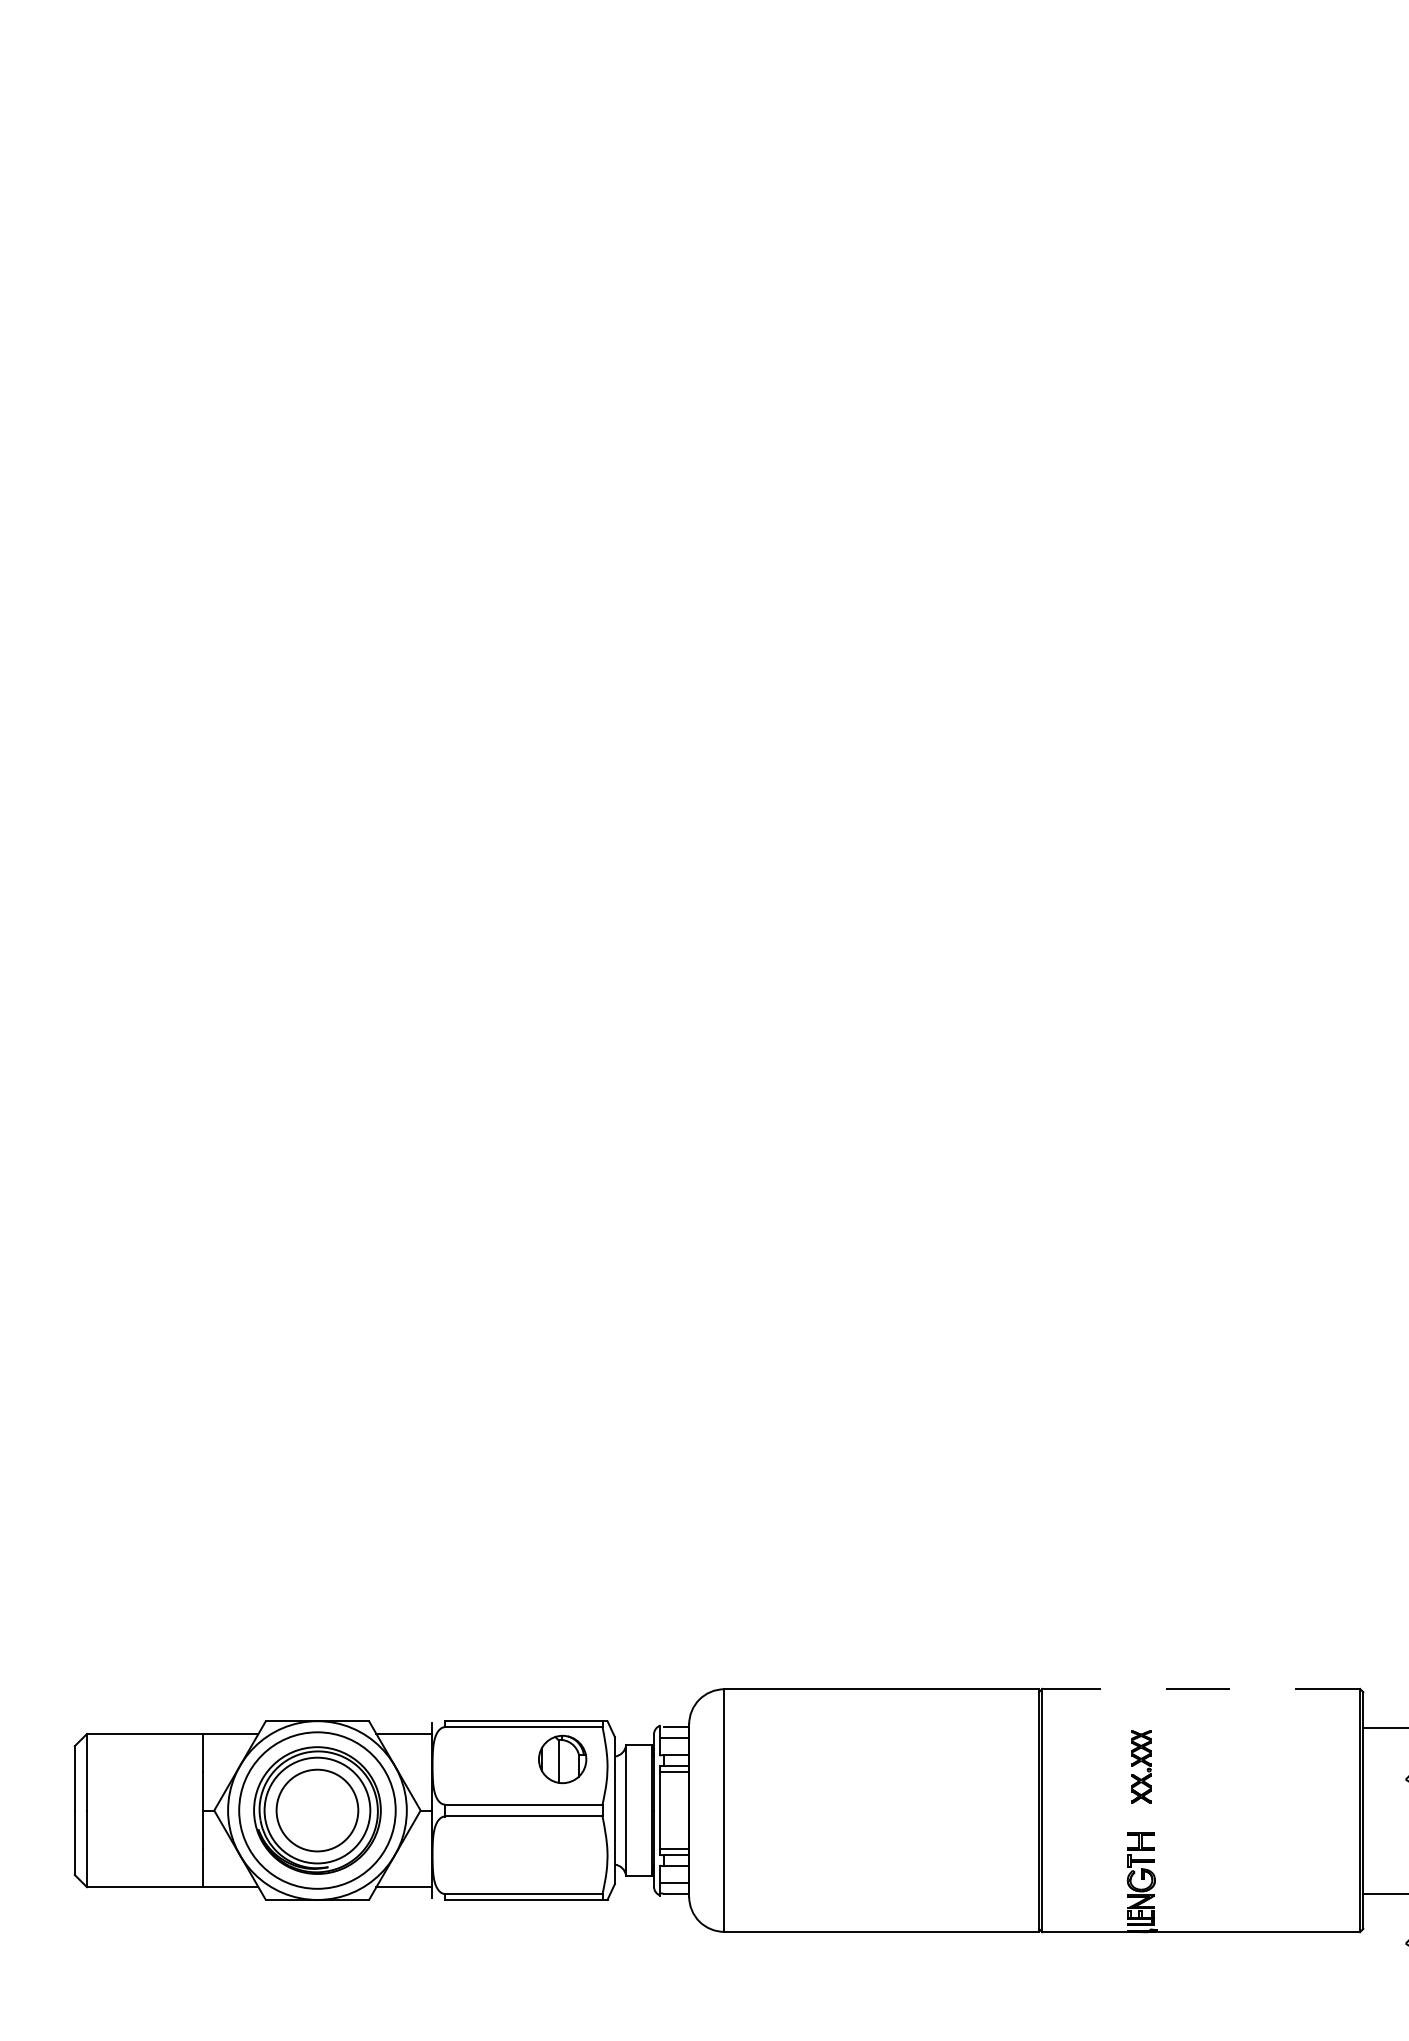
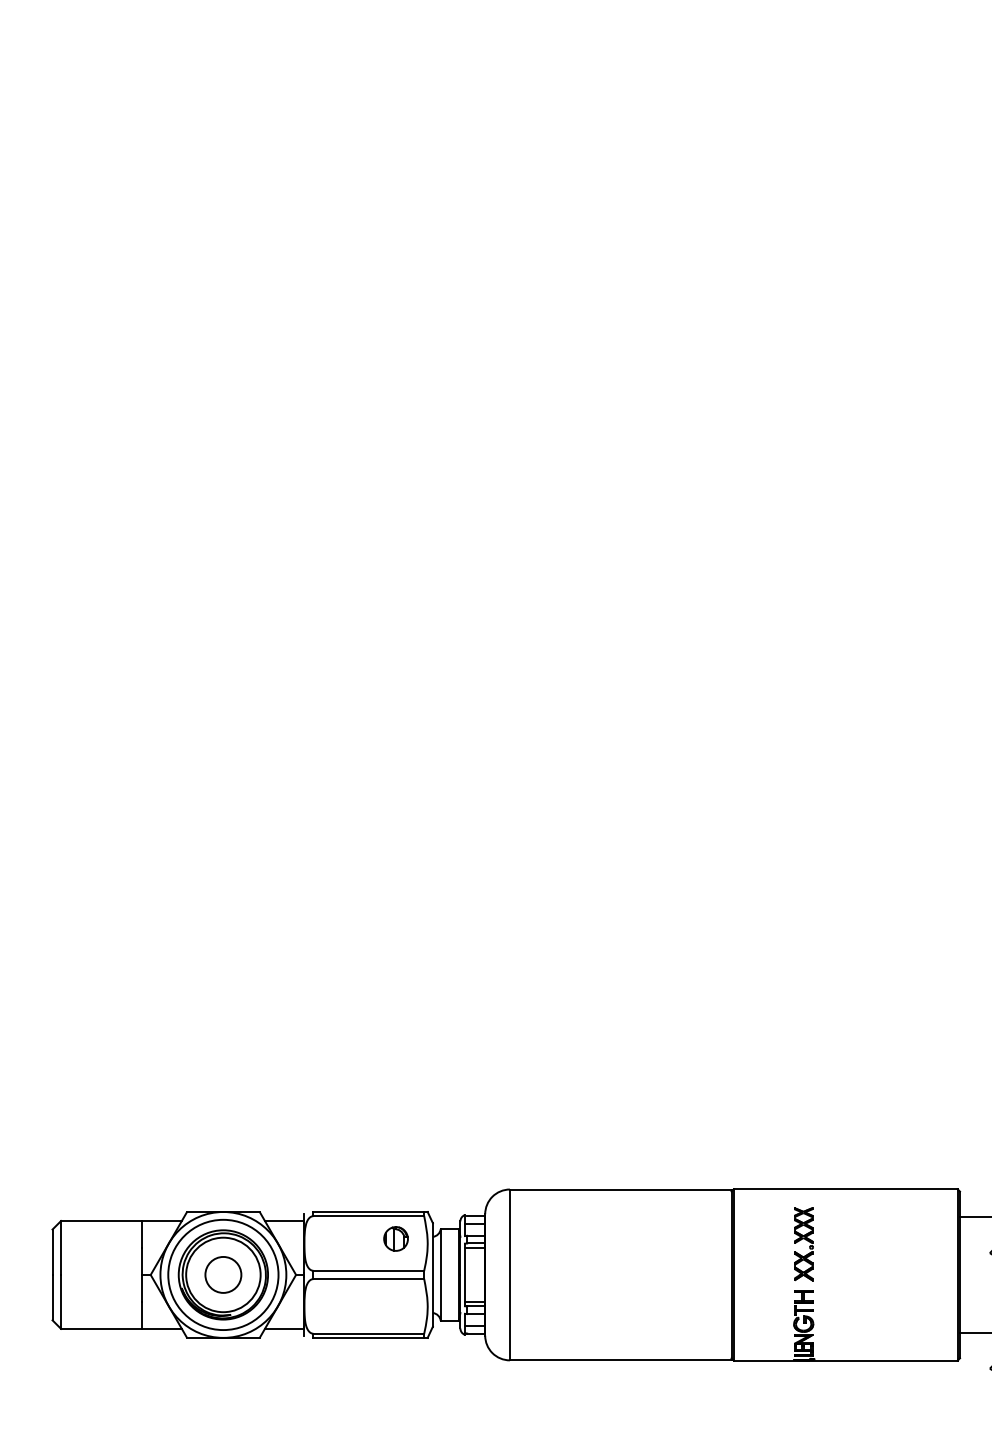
line: (1201, 1688) -> (846, 1188), dashed -> solid
part: (562, 1759) -> (395, 1238), size x0.71
part: (1141, 1766) -> (803, 1243), size x1.43
circle: (317, 1810) -> (223, 1274), size x0.62

